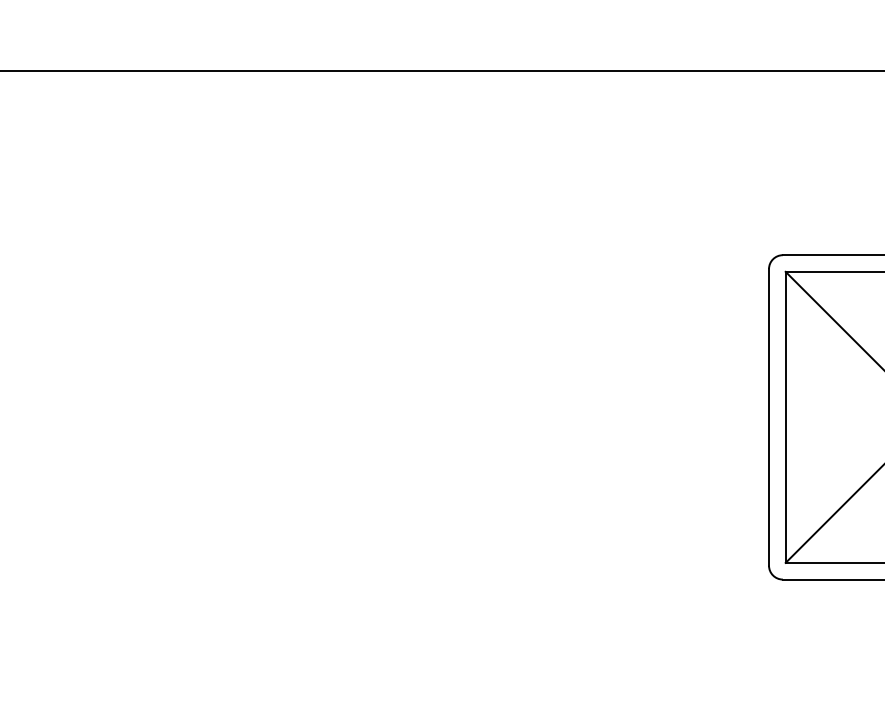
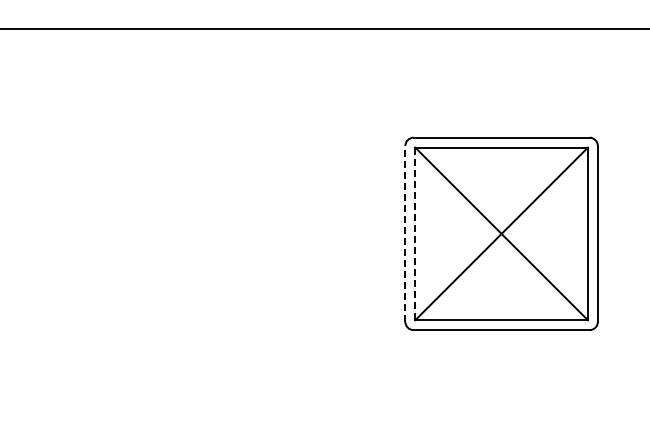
line: (769, 416) -> (405, 233), solid -> dashed
line: (786, 416) -> (415, 233), solid -> dashed

